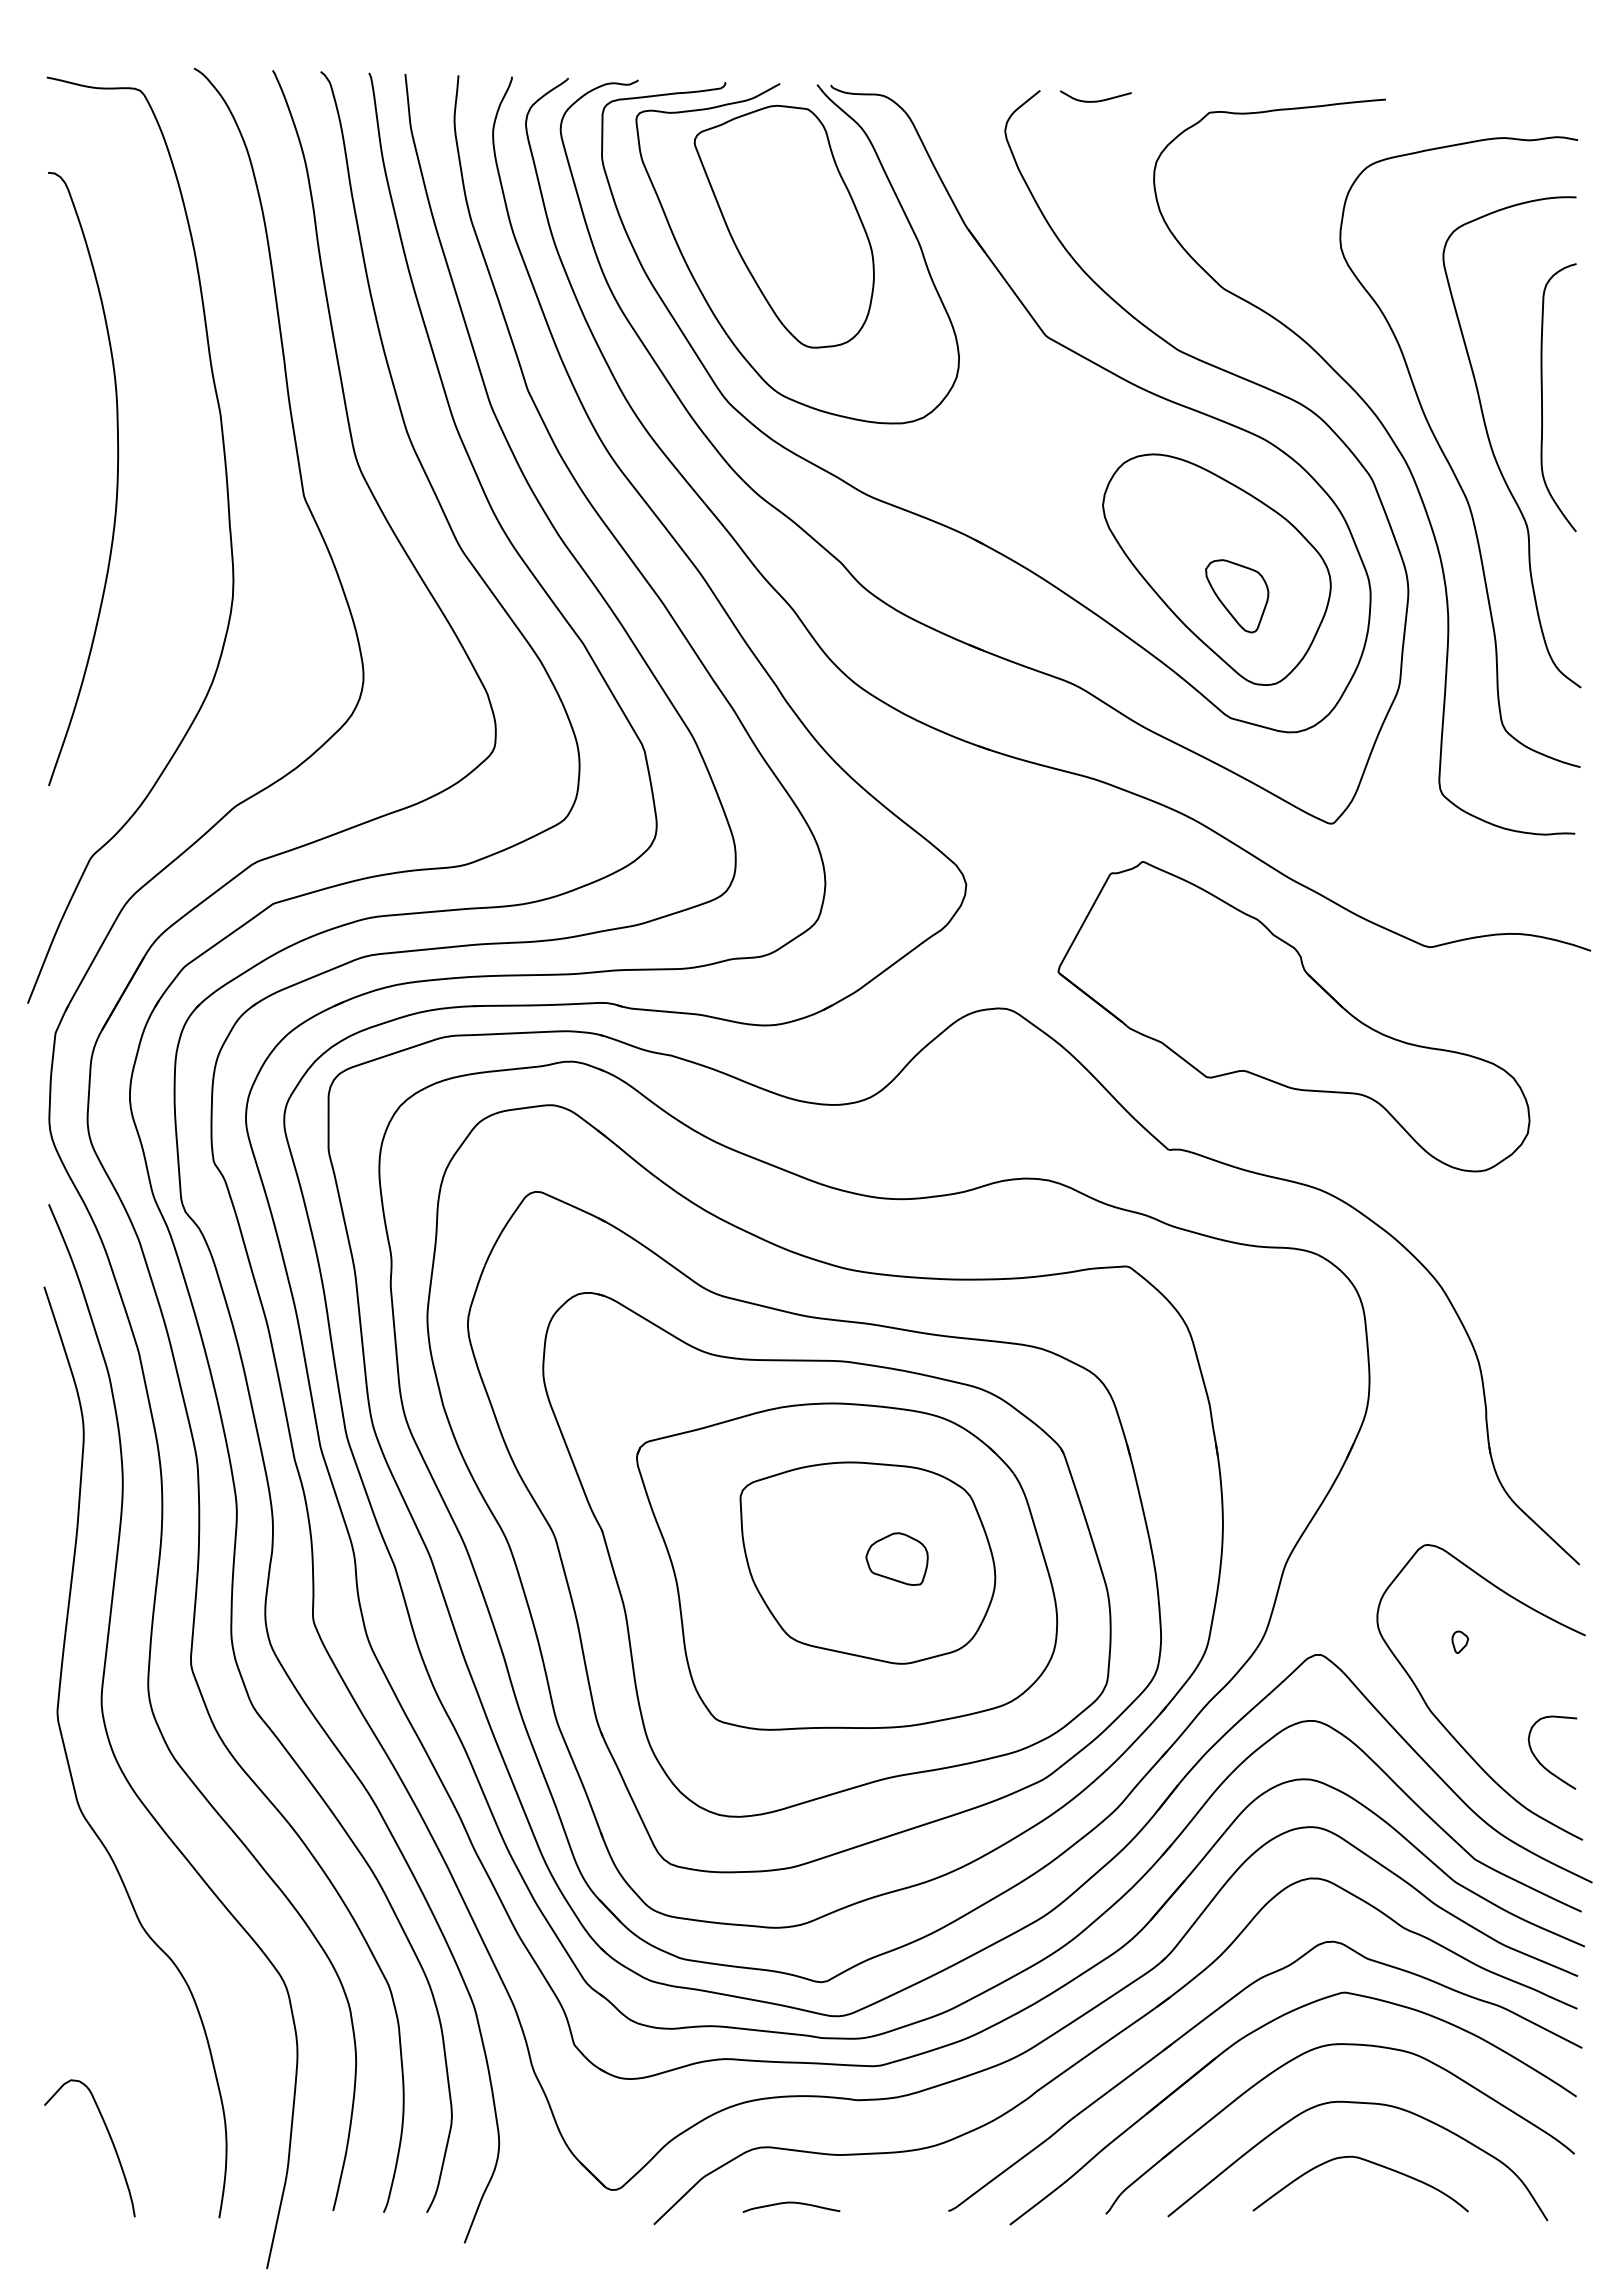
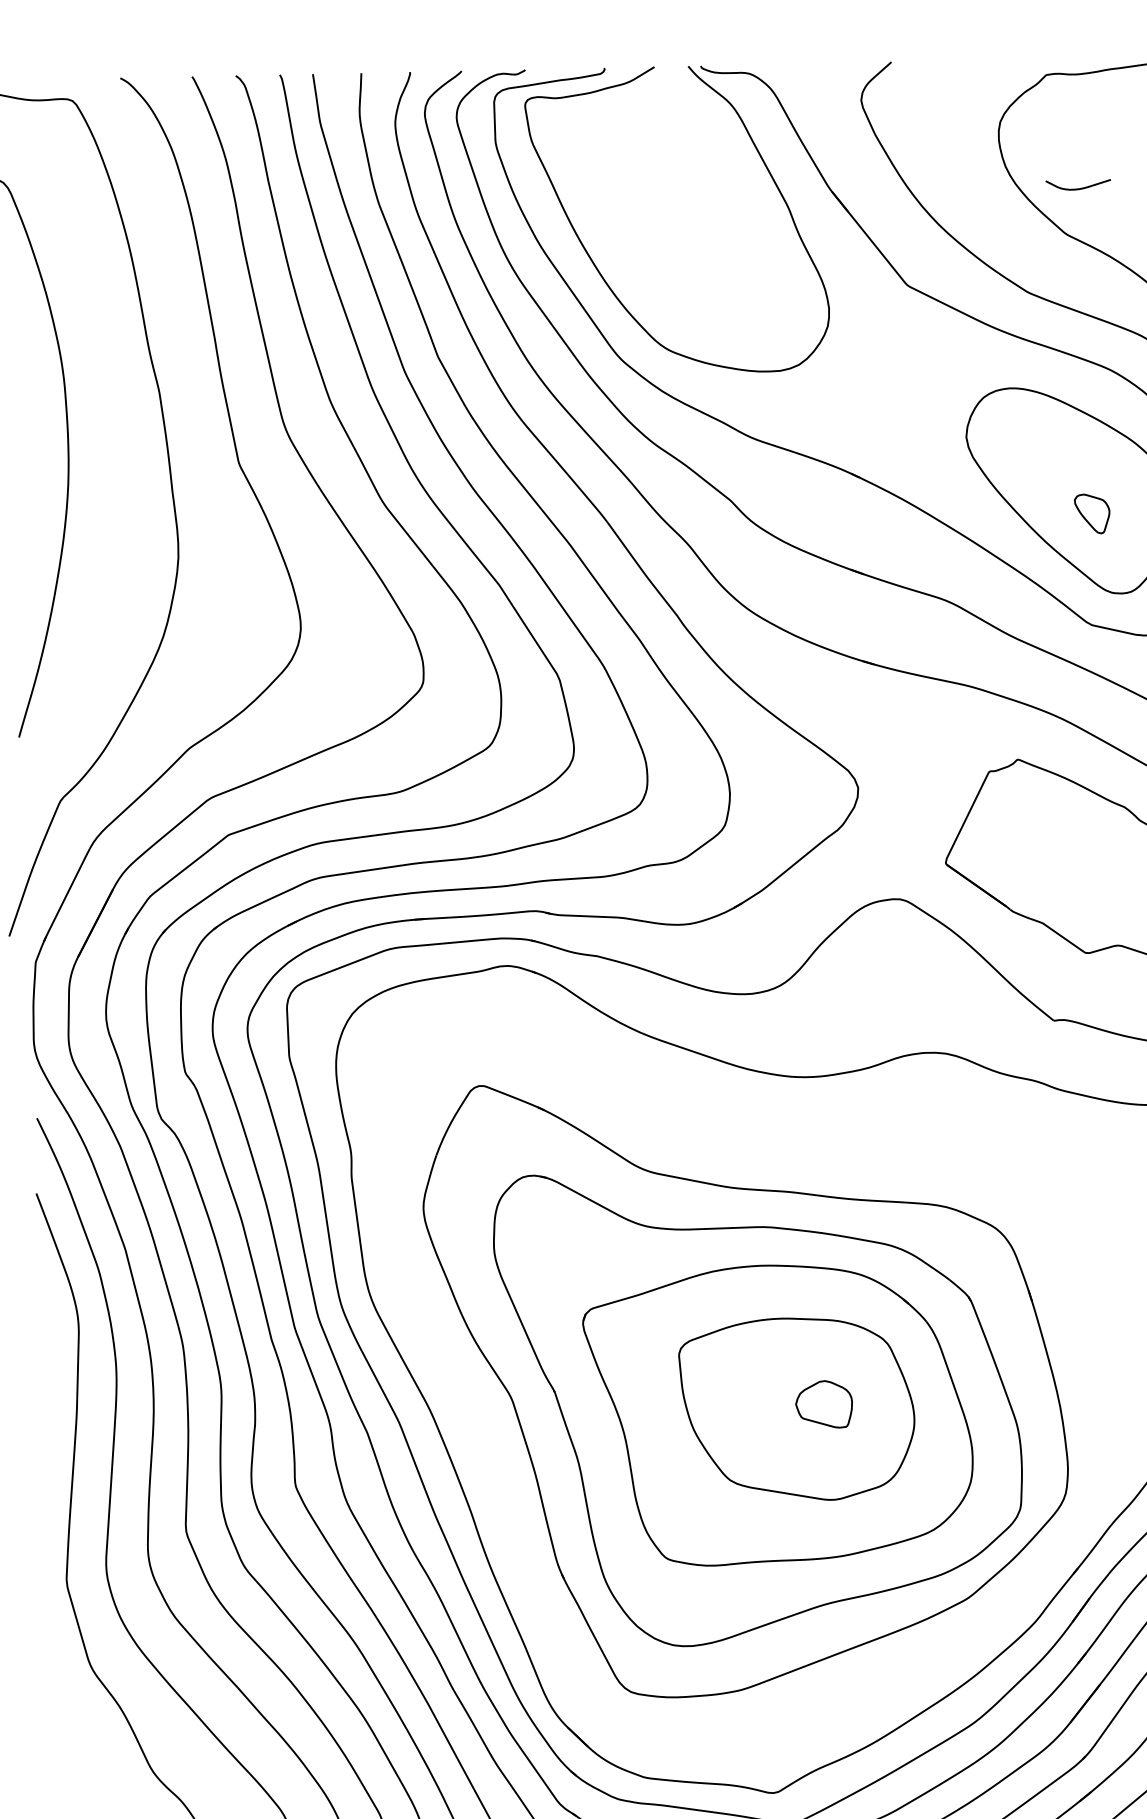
curve: (1095, 100) -> (1078, 188), moved
part: (783, 226) -> (663, 196), removed
part: (1237, 596) -> (1092, 514), size x0.6
part: (824, 1516) -> (756, 1369), removed

